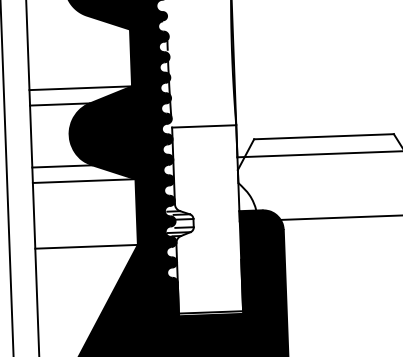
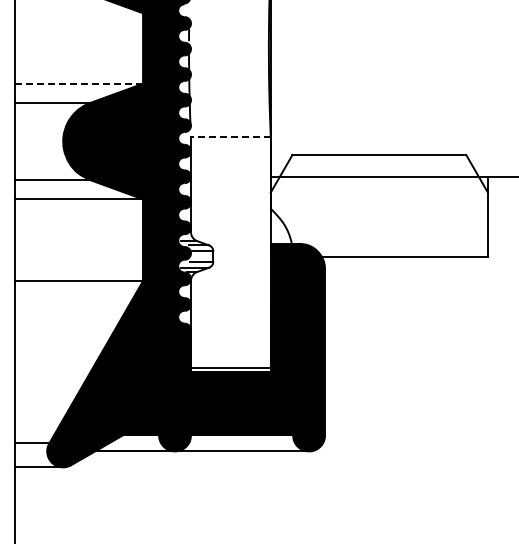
line: (80, 88) -> (79, 83), solid -> dashed
line: (203, 126) -> (230, 136), solid -> dashed

